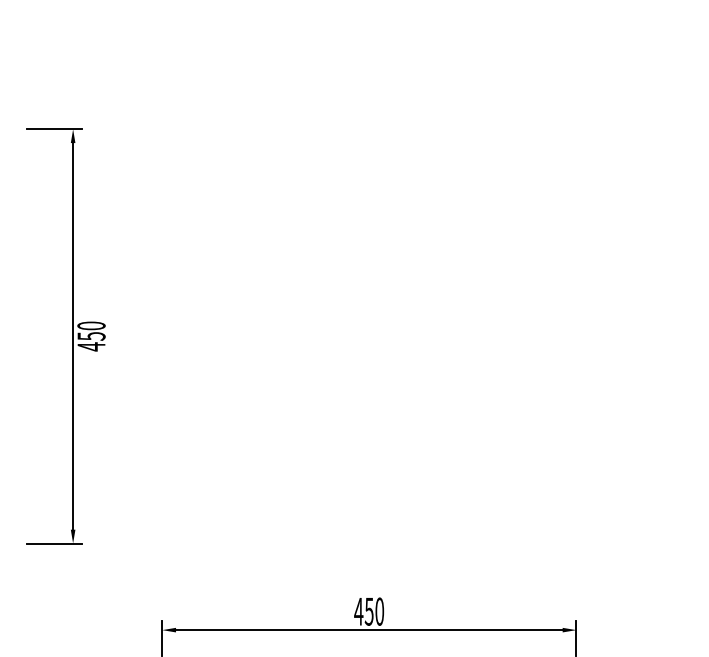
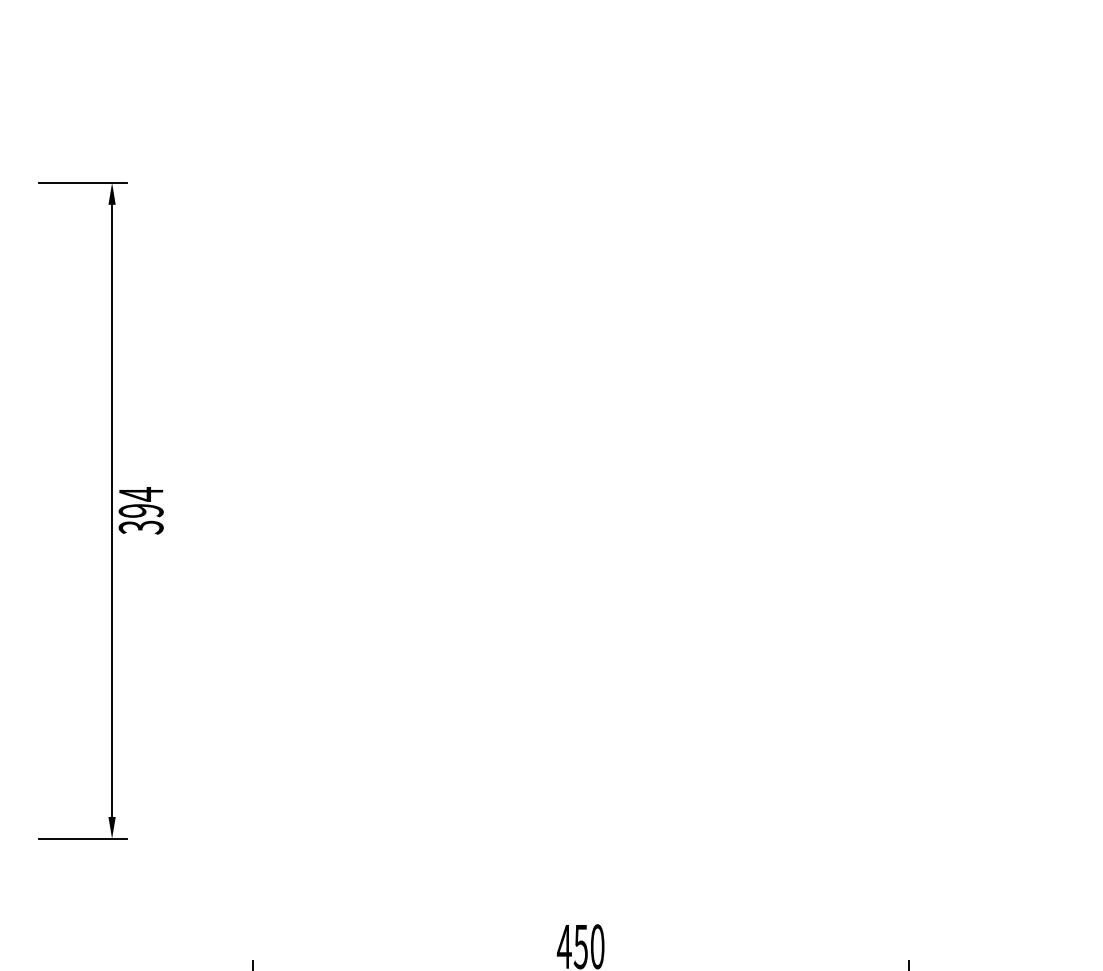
text: (91, 336) -> (141, 511), 450 -> 394

